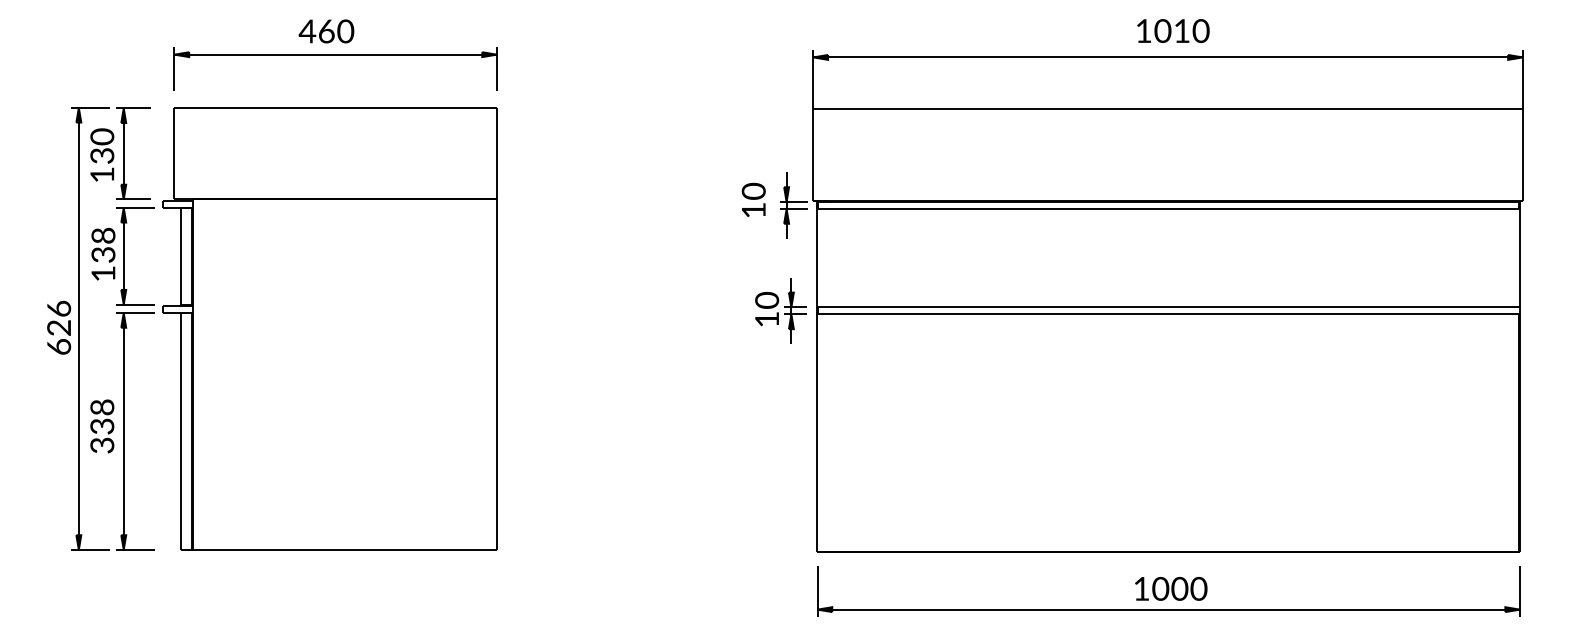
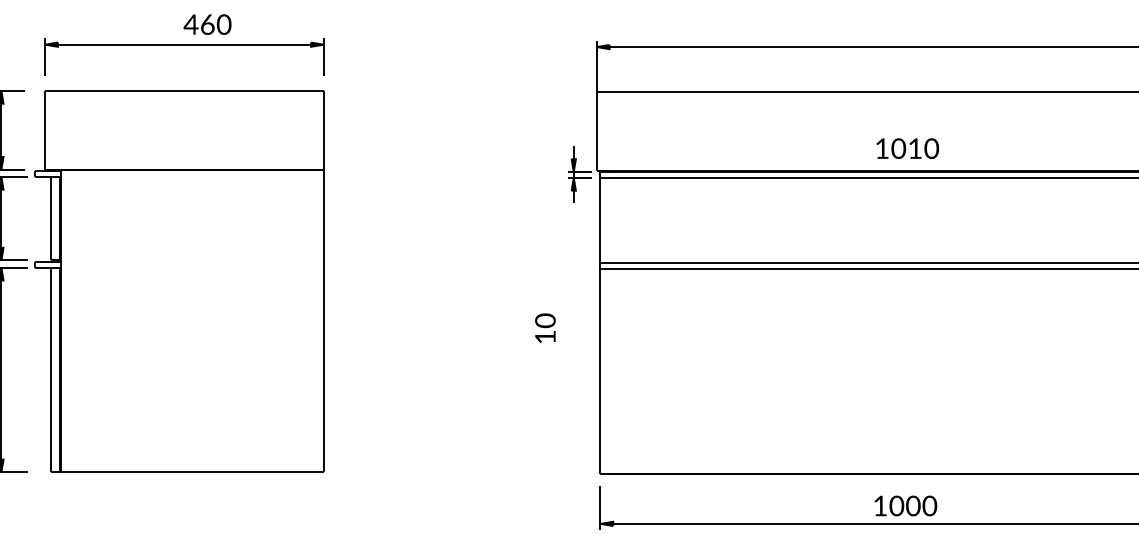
text: (1173, 30) -> (907, 148), moved
text: (326, 31) -> (207, 24), moved
text: (753, 199) -> (545, 327), moved
part: (780, 310) -> (568, 265), removed

